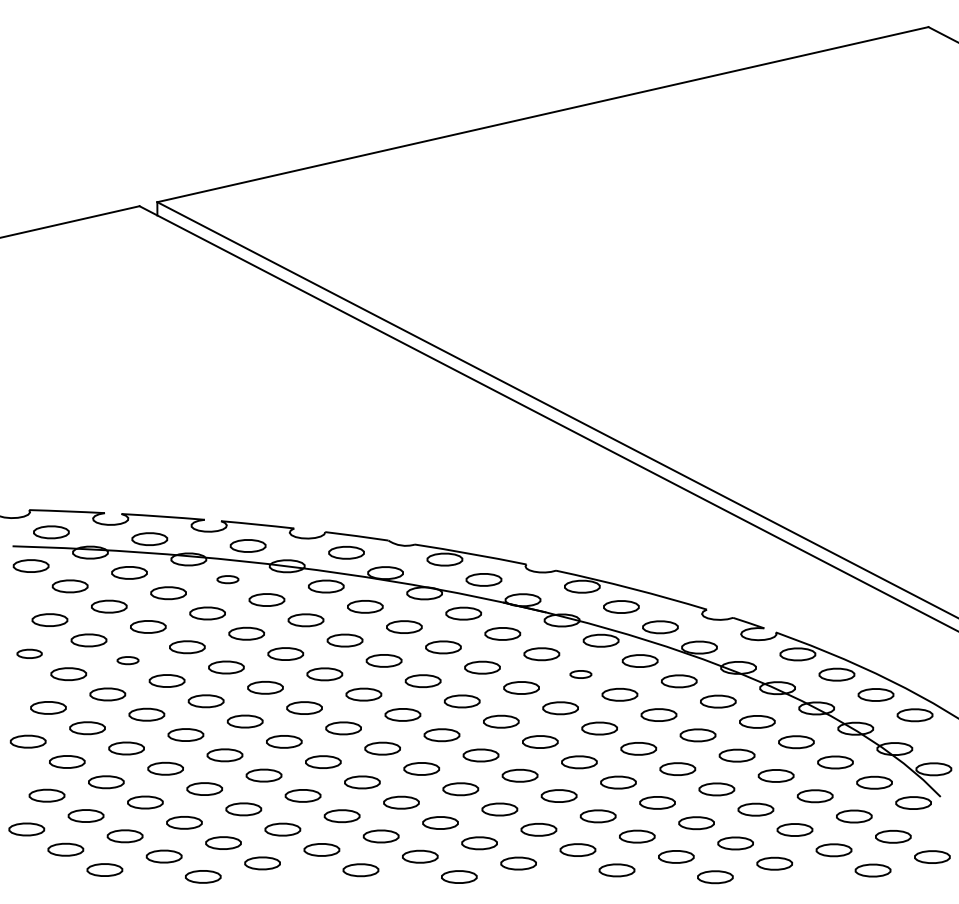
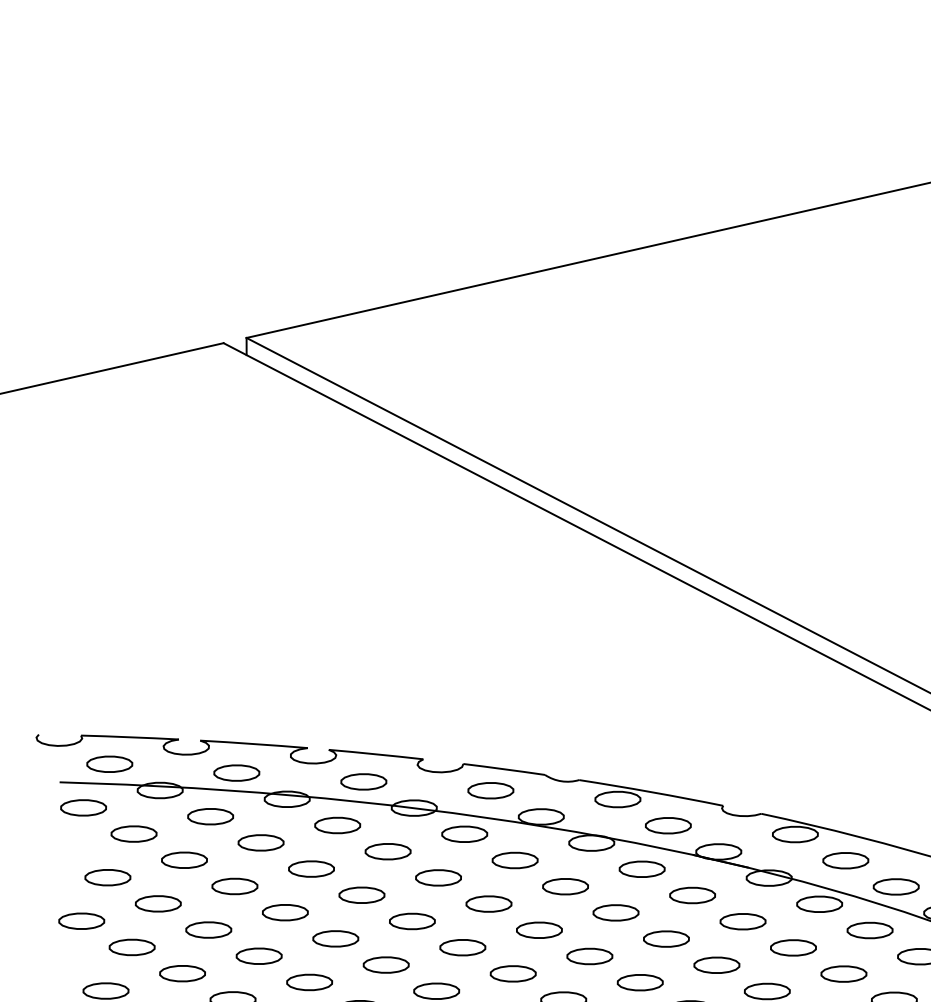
part: (227, 579) -> (337, 825), size x1.67
part: (29, 653) -> (81, 920), size x1.43
part: (127, 660) -> (208, 929), size x1.67
part: (580, 674) -> (792, 947), size x1.67

